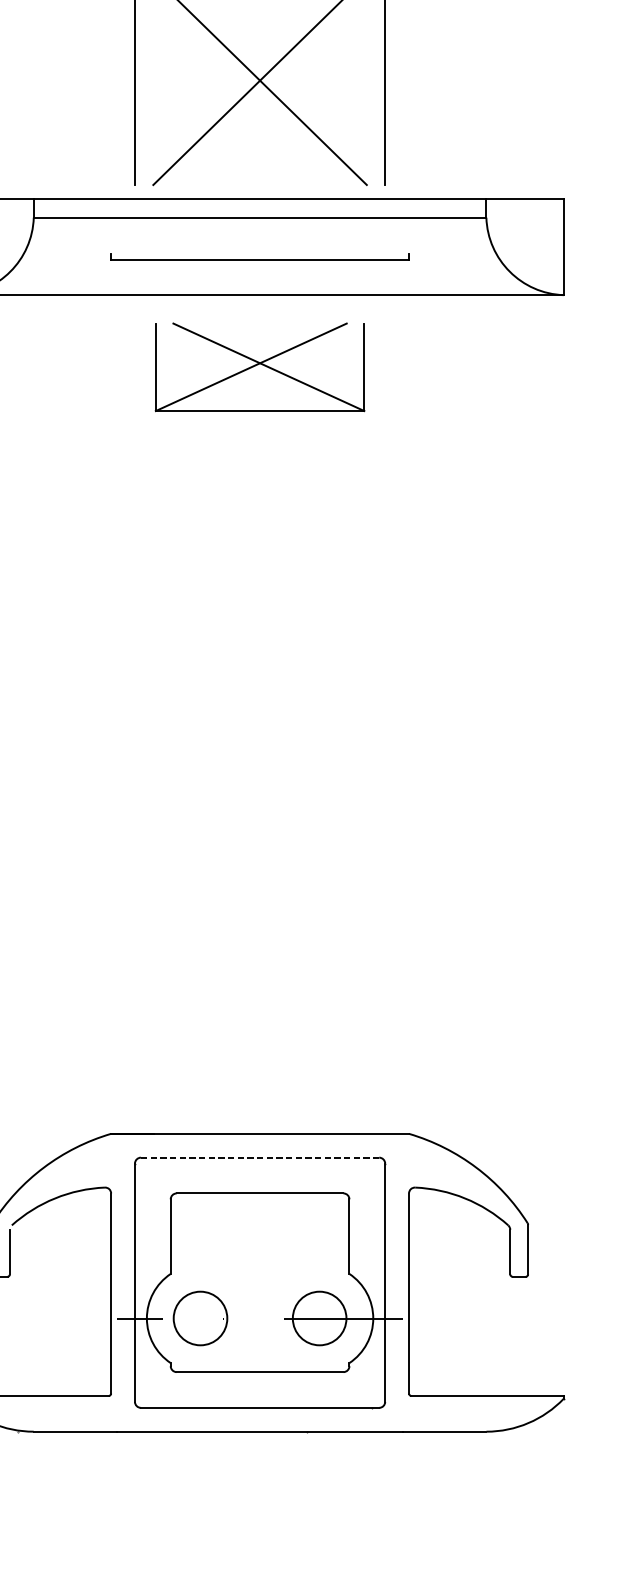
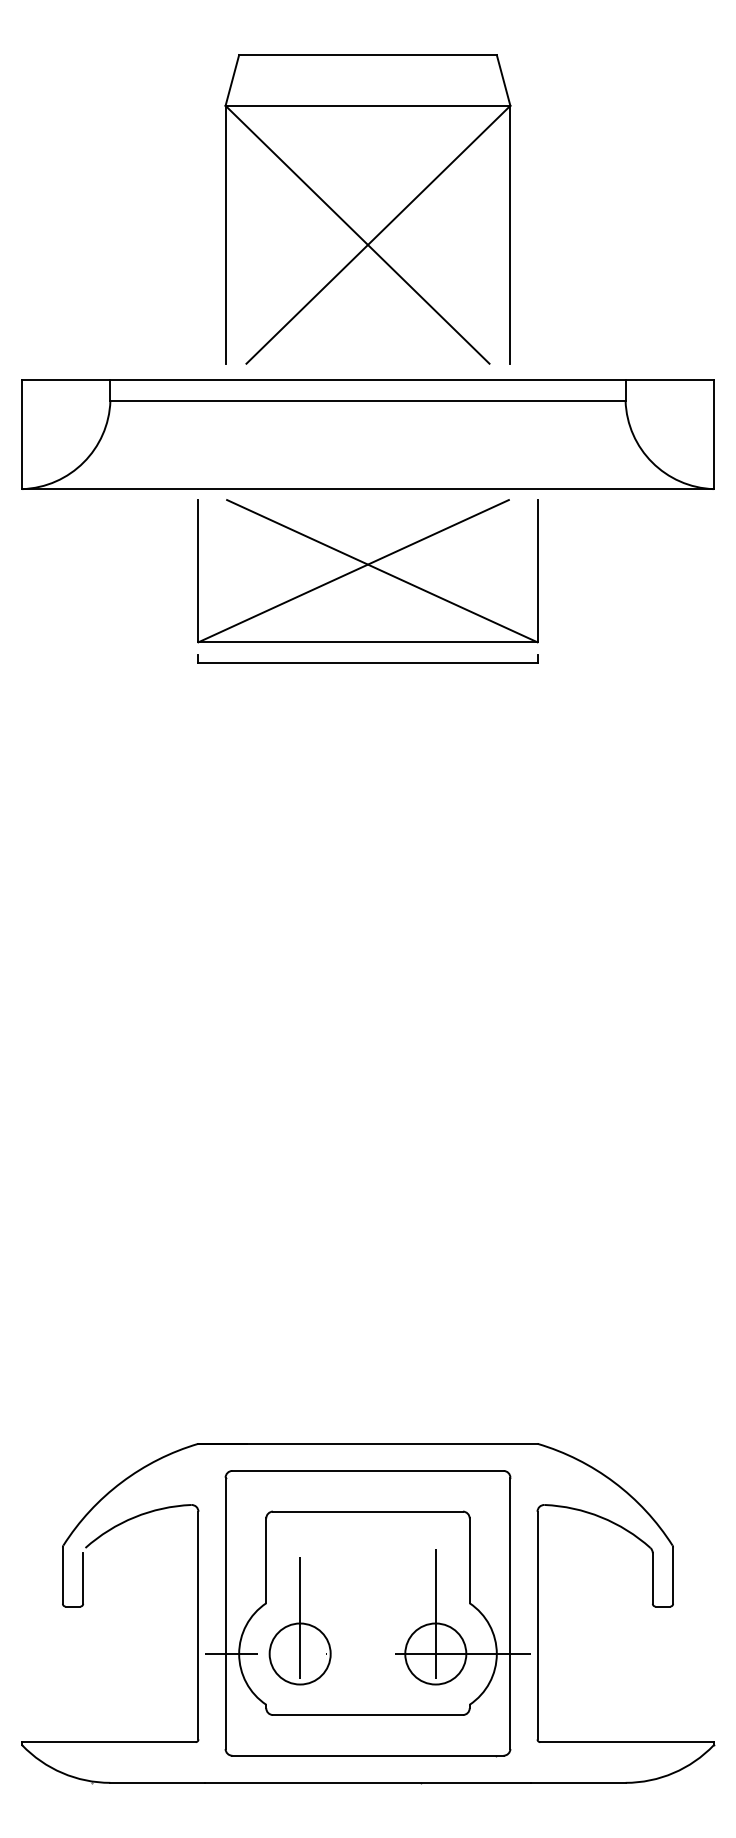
part: (259, 256) -> (367, 658), moved
part: (259, 367) -> (367, 571), size x1.43
line: (259, 1157) -> (367, 1470), dashed -> solid
line: (319, 1282) -> (435, 1613), added
line: (200, 1286) -> (300, 1617), added

